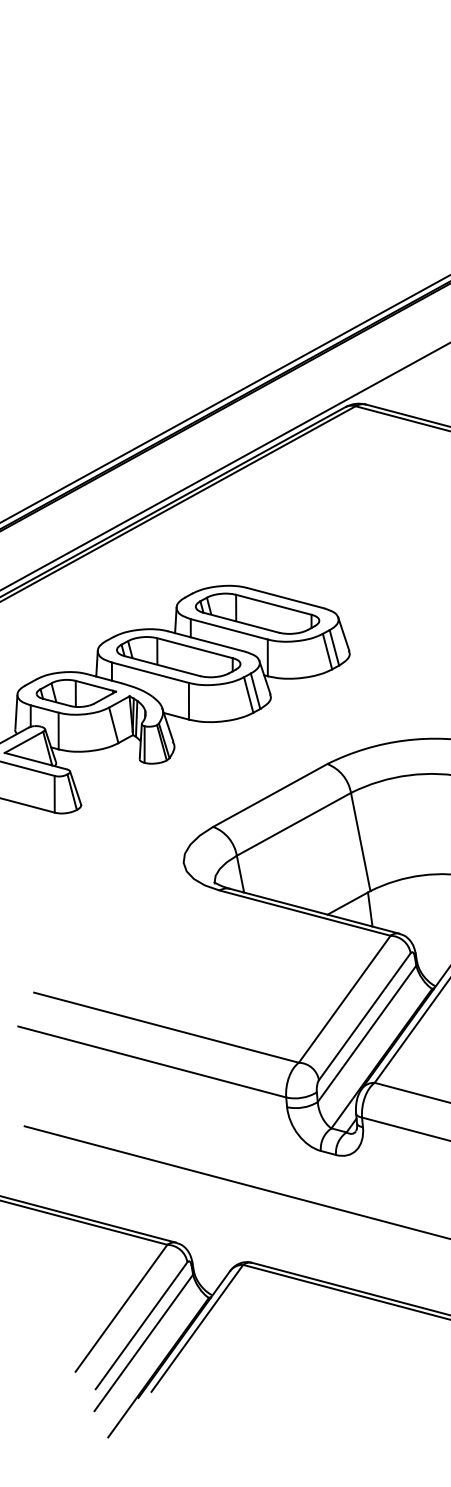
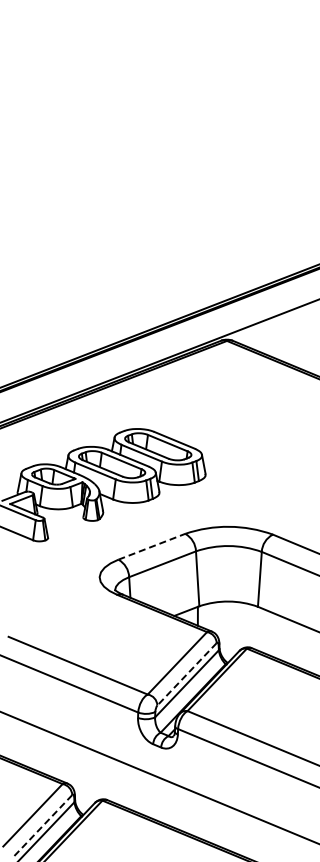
line: (269, 795) -> (151, 546), solid -> dashed
line: (363, 1017) -> (186, 674), solid -> dashed
line: (141, 1326) -> (42, 826), solid -> dashed

